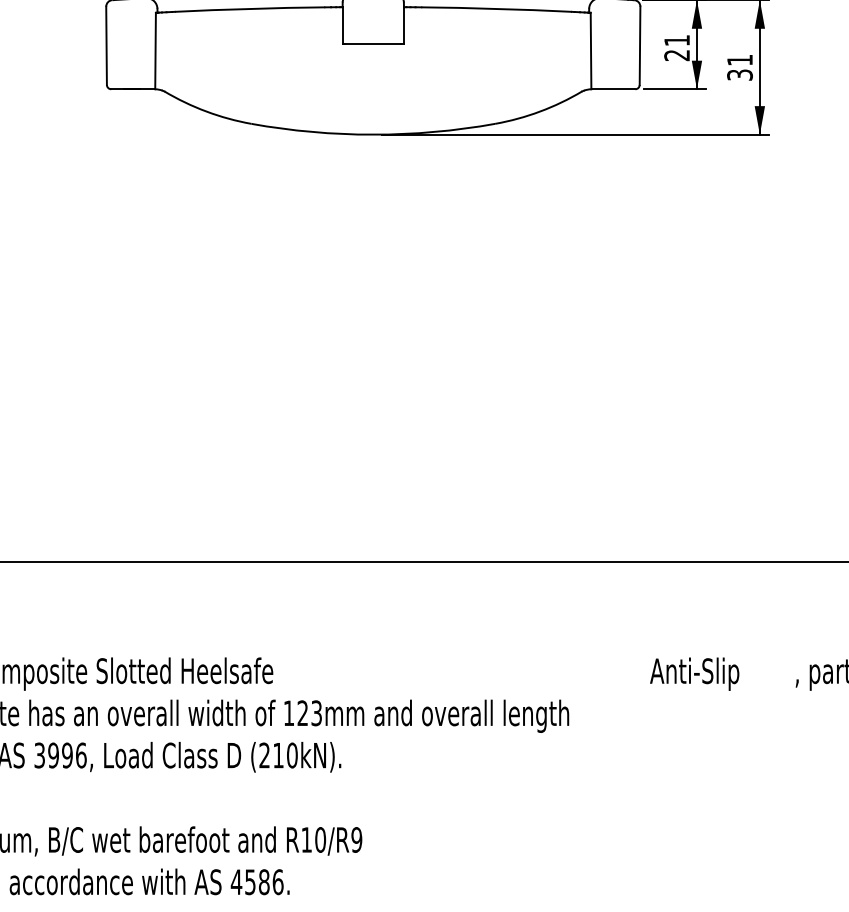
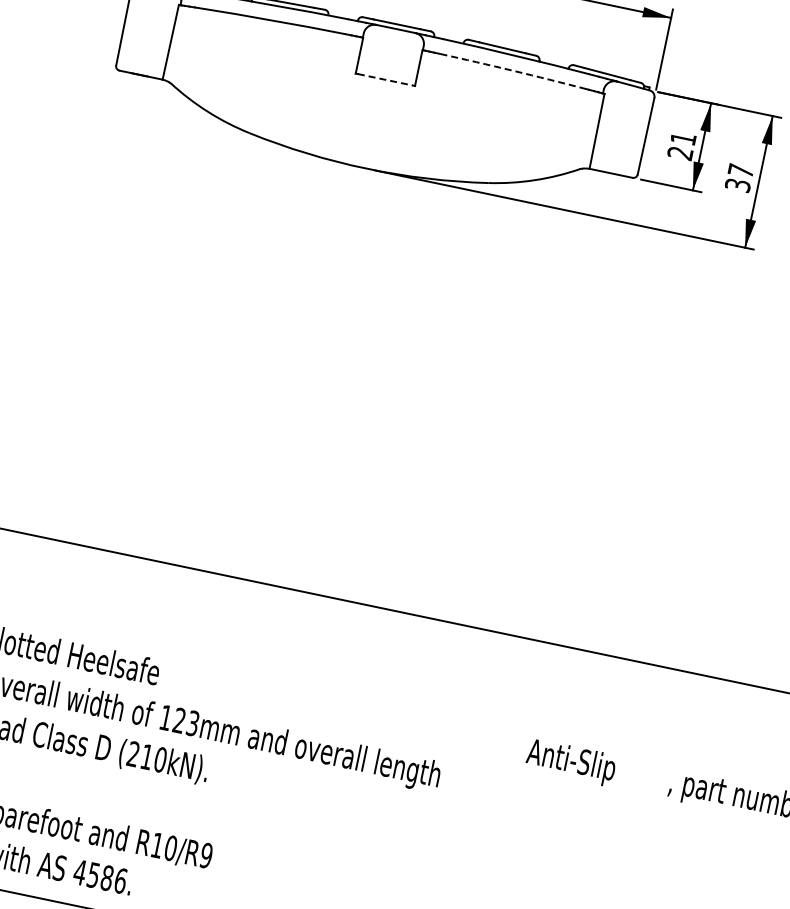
arc: (496, 8) -> (513, 70), solid -> dashed
line: (373, 43) -> (385, 79), solid -> dashed
text: (739, 59) -> (740, 170), 31 -> 37

